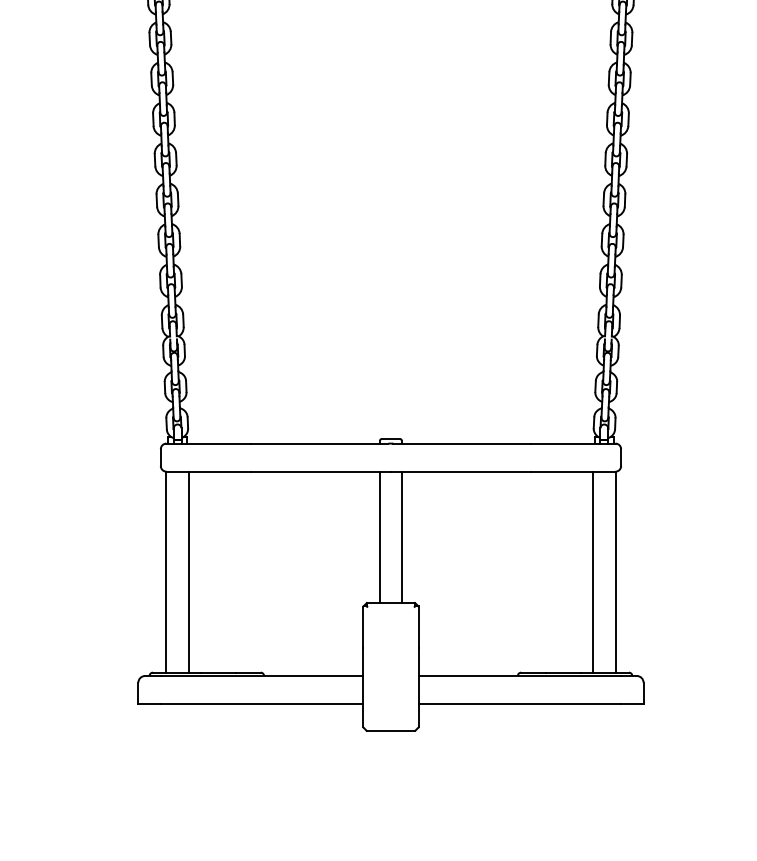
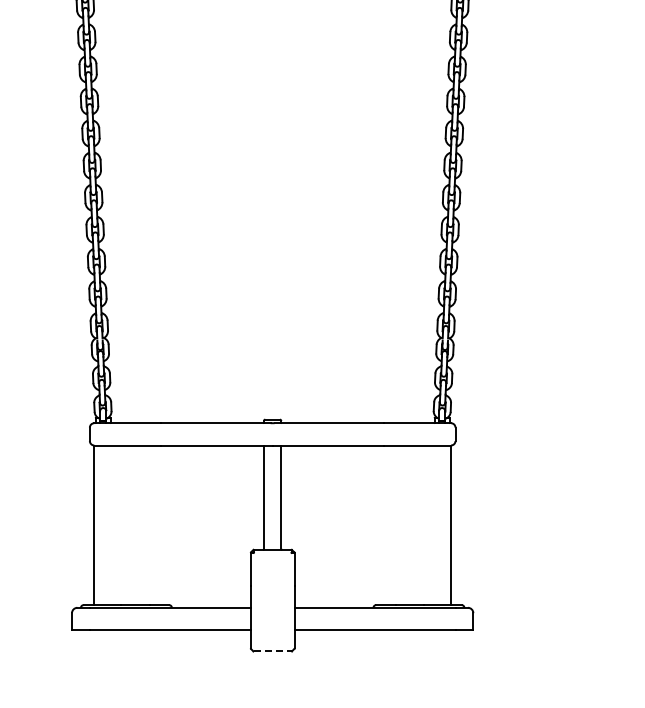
line: (189, 572) -> (112, 525), removed
line: (593, 572) -> (433, 525), removed
line: (390, 730) -> (272, 651), solid -> dashed

